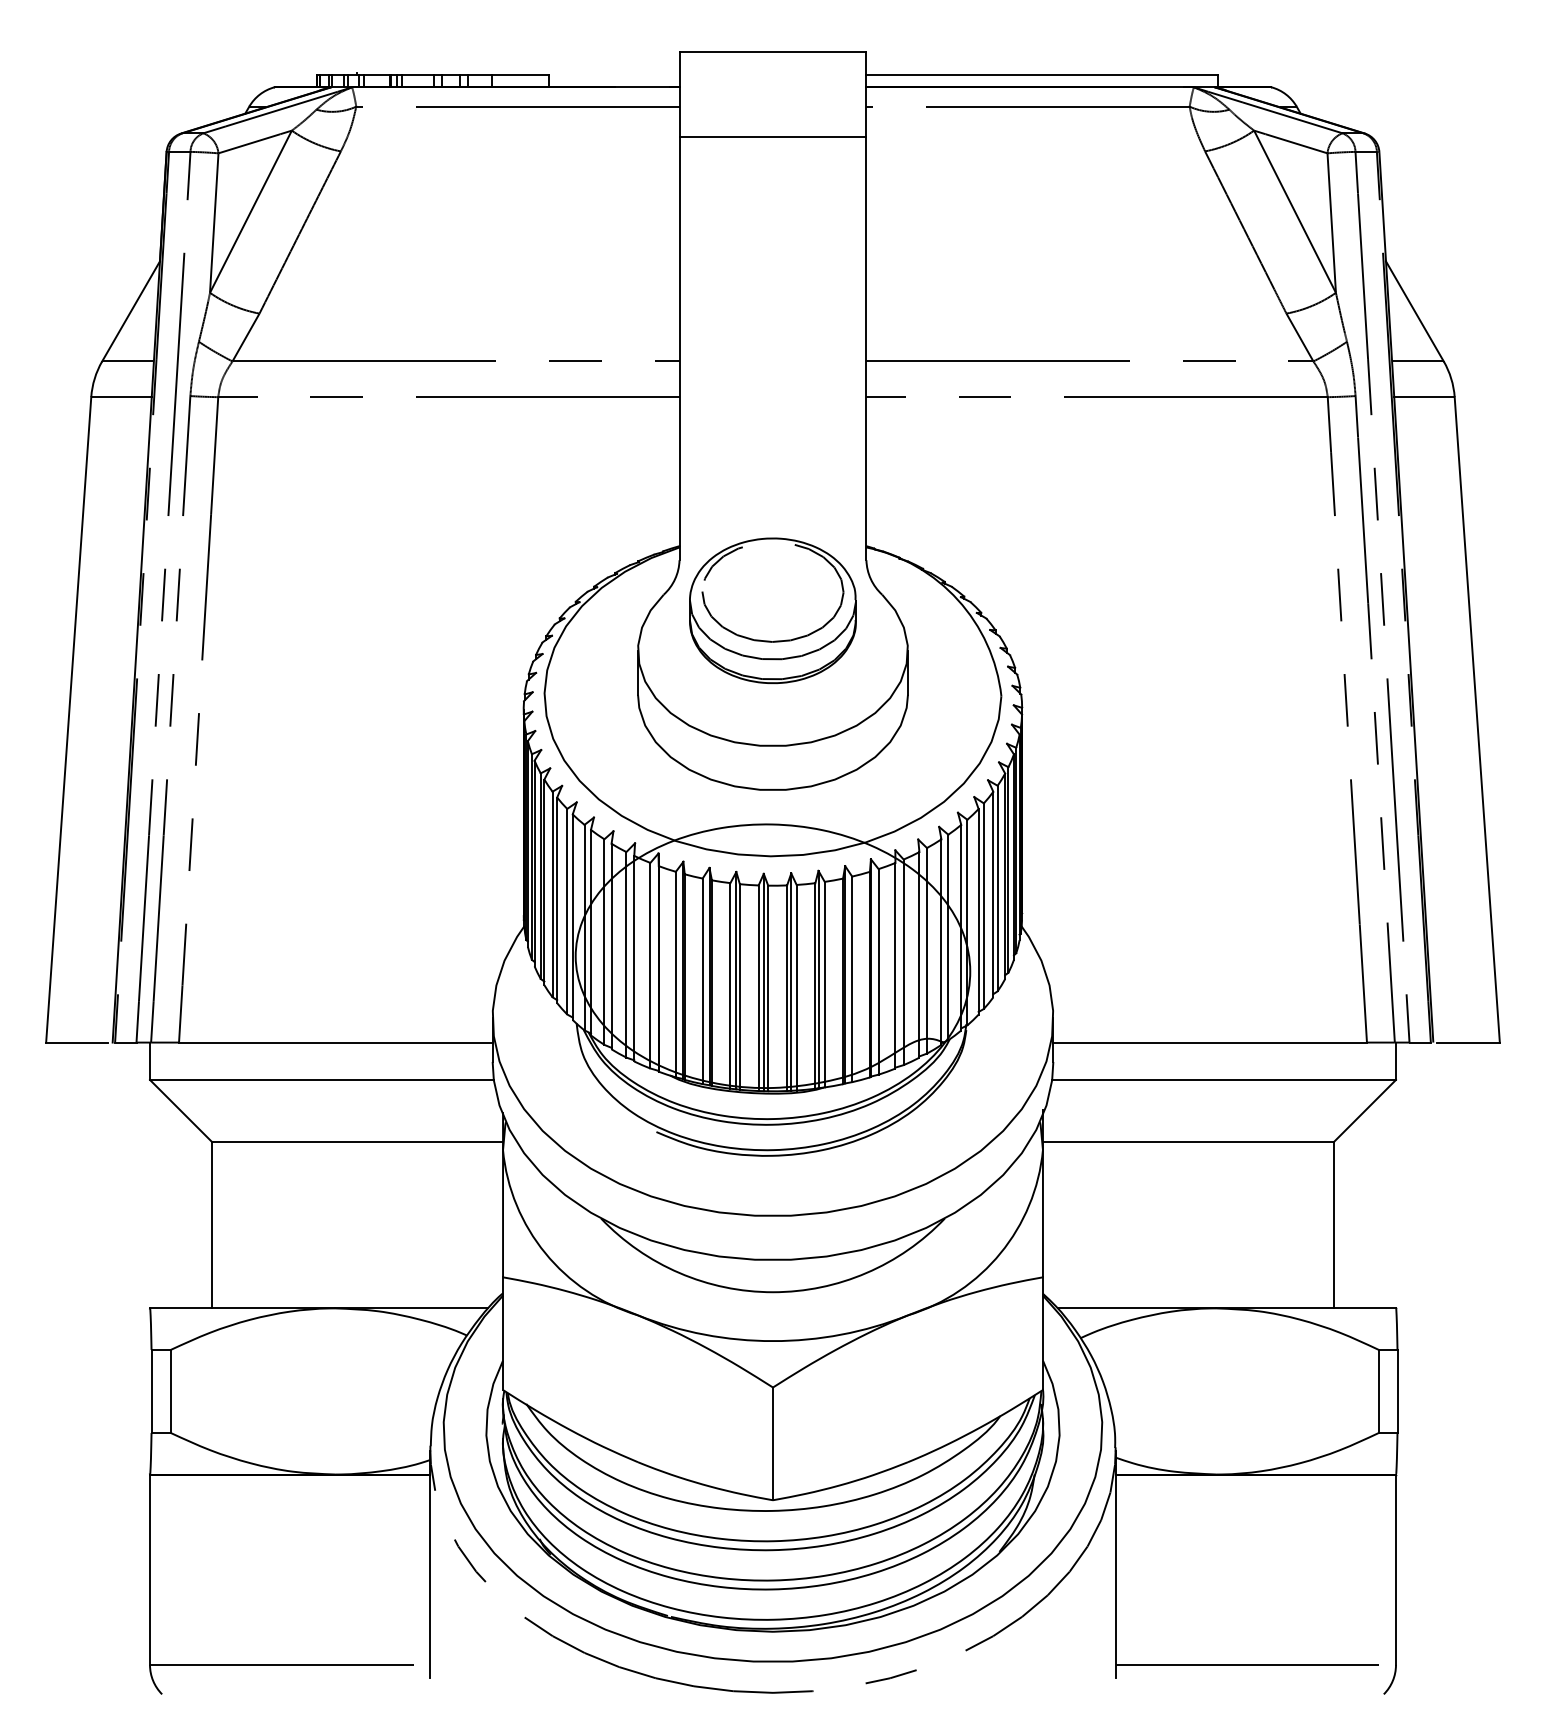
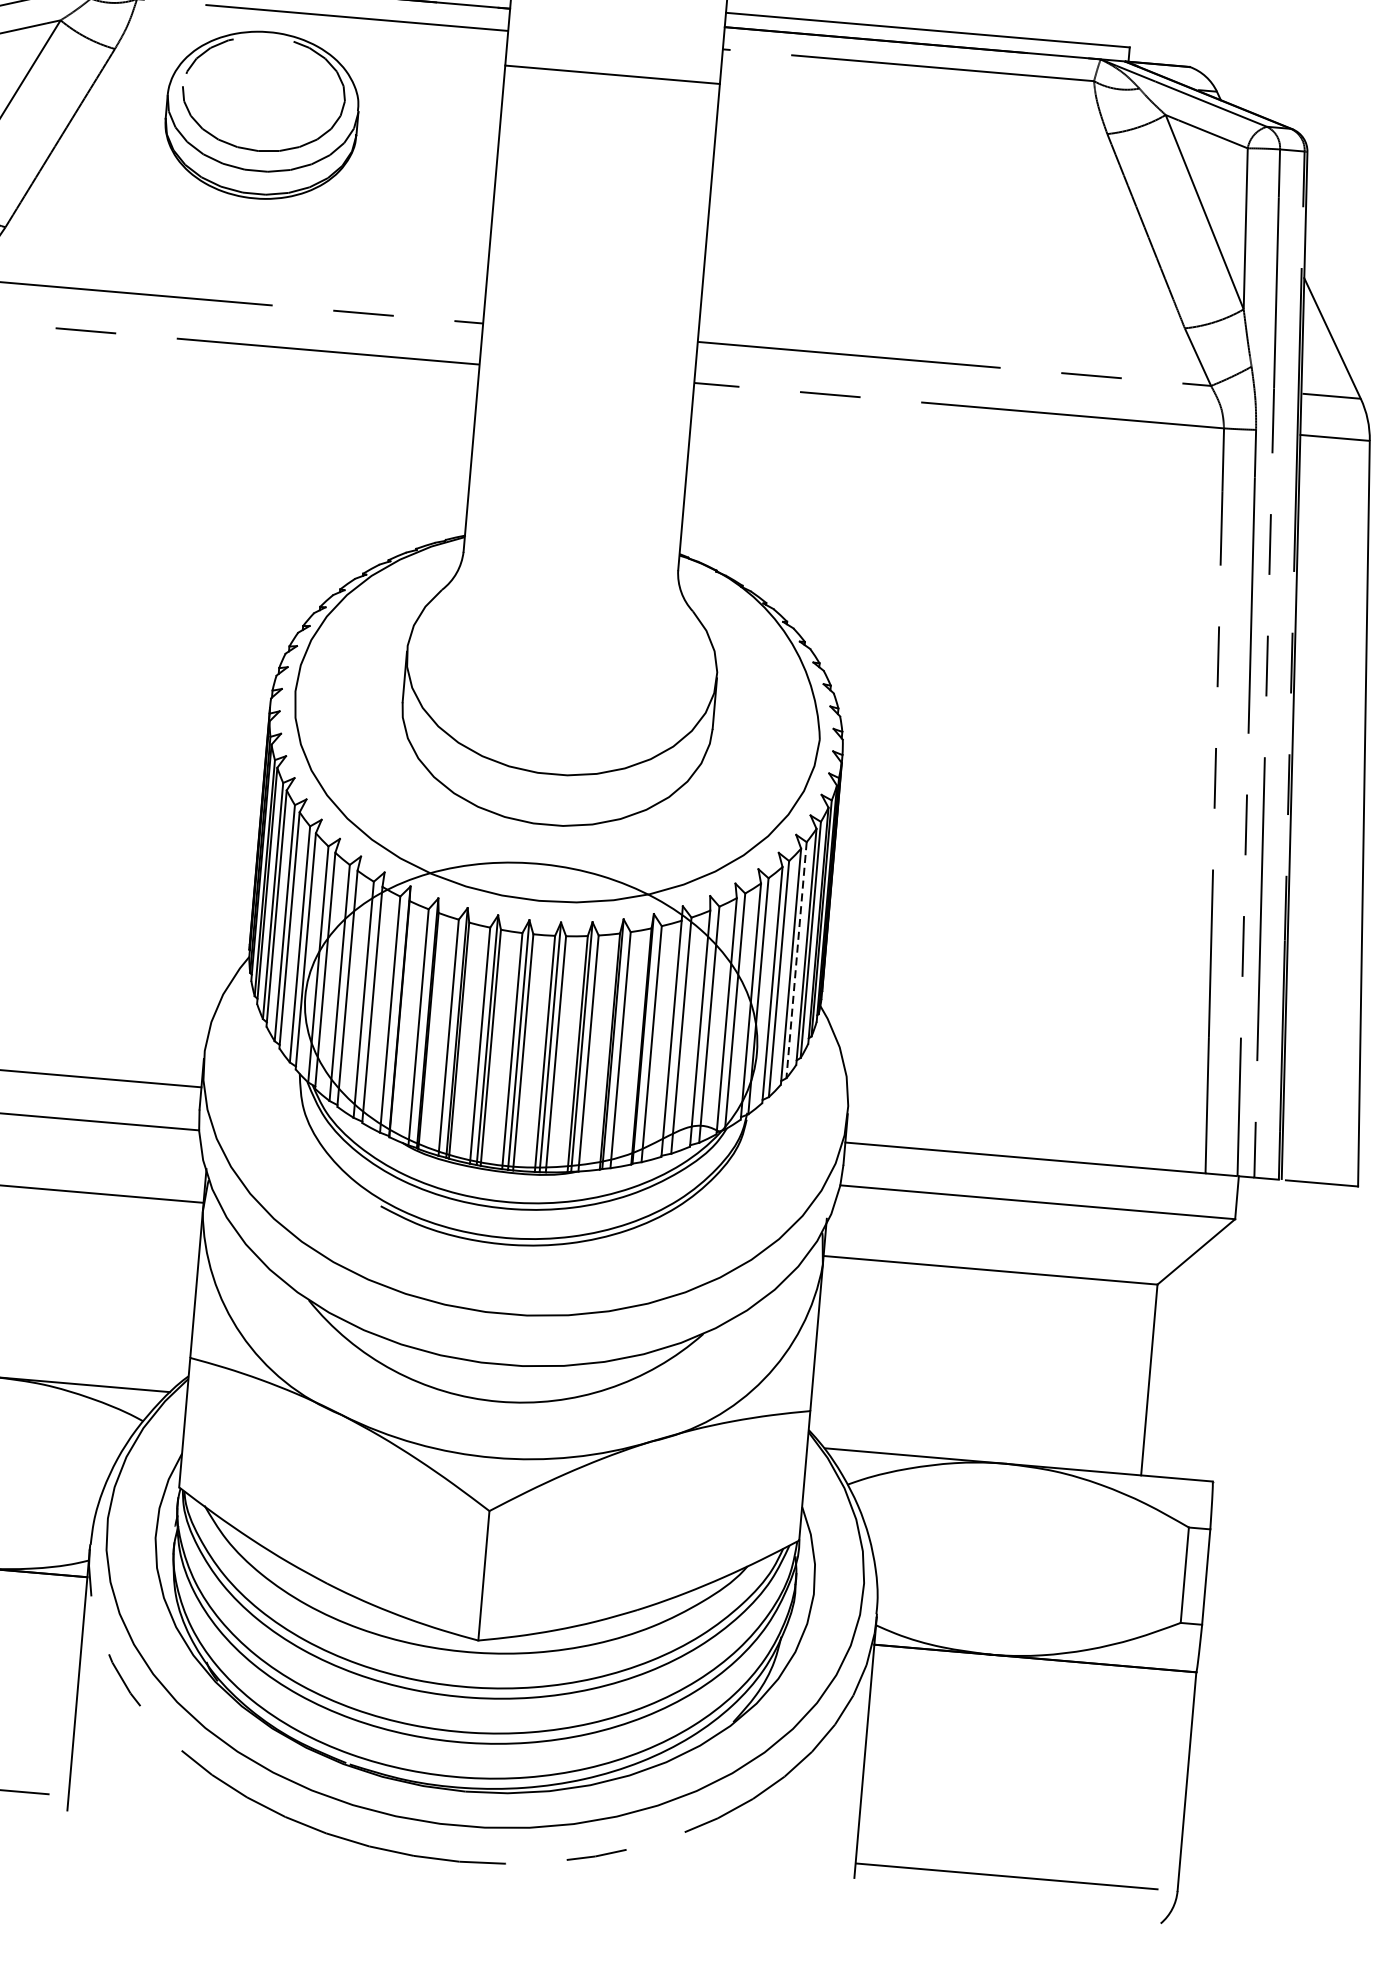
part: (772, 610) -> (261, 114), moved
line: (997, 888) -> (796, 960), solid -> dashed

